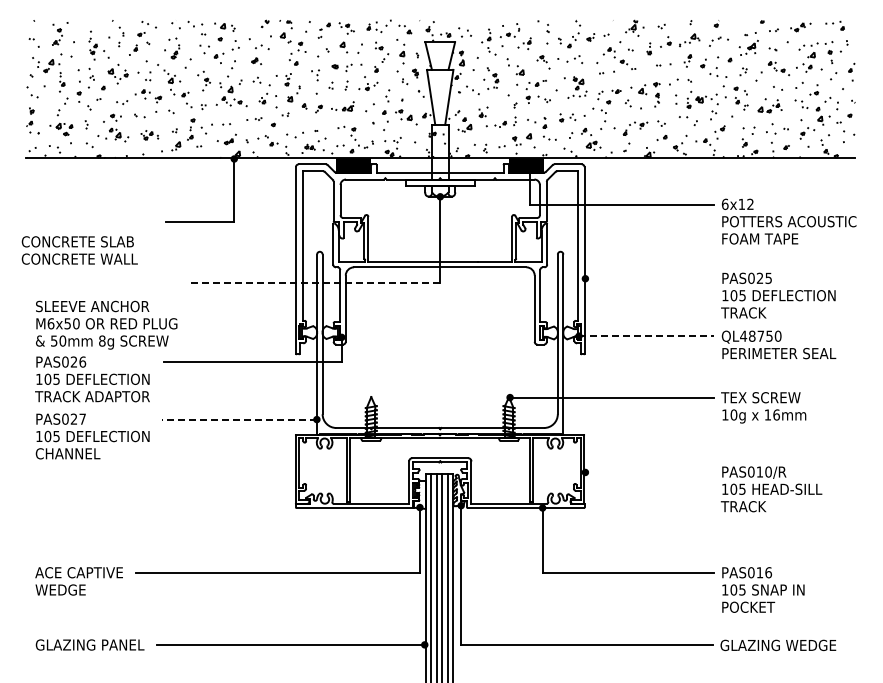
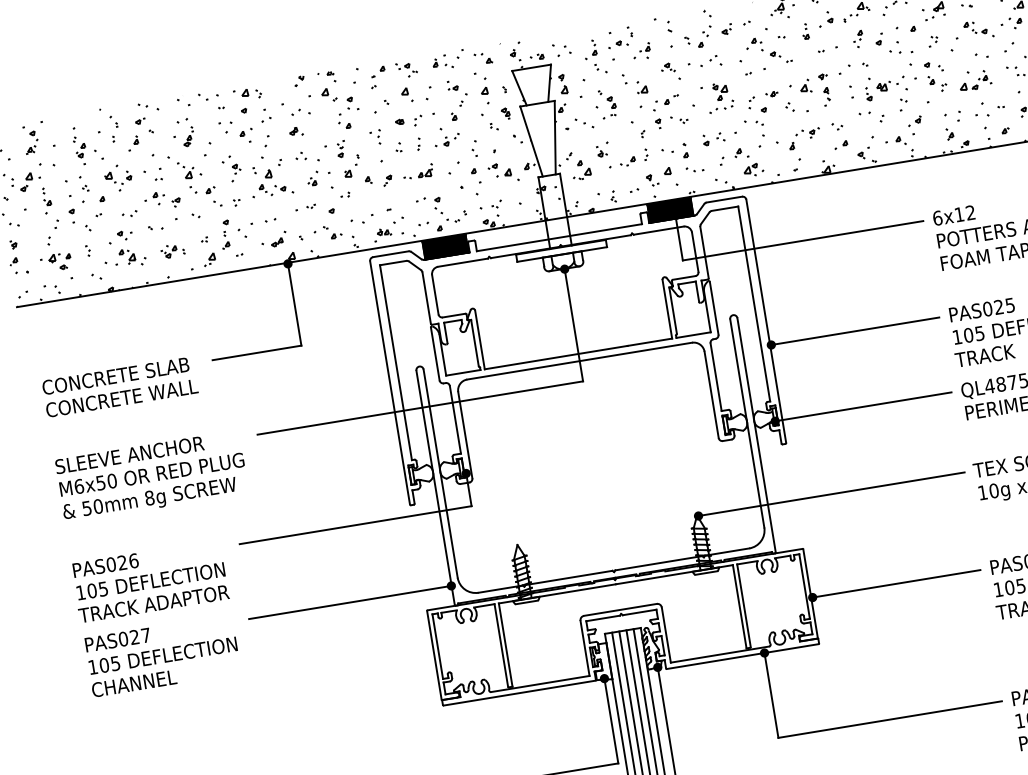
text: (79, 250) -> (119, 387), moved
line: (649, 278) -> (854, 331), added
line: (315, 282) -> (420, 407), dashed -> solid
text: (106, 324) -> (151, 475), moved
line: (646, 336) -> (863, 407), dashed -> solid
line: (239, 419) -> (350, 602), dashed -> solid
line: (649, 472) -> (896, 583), added

